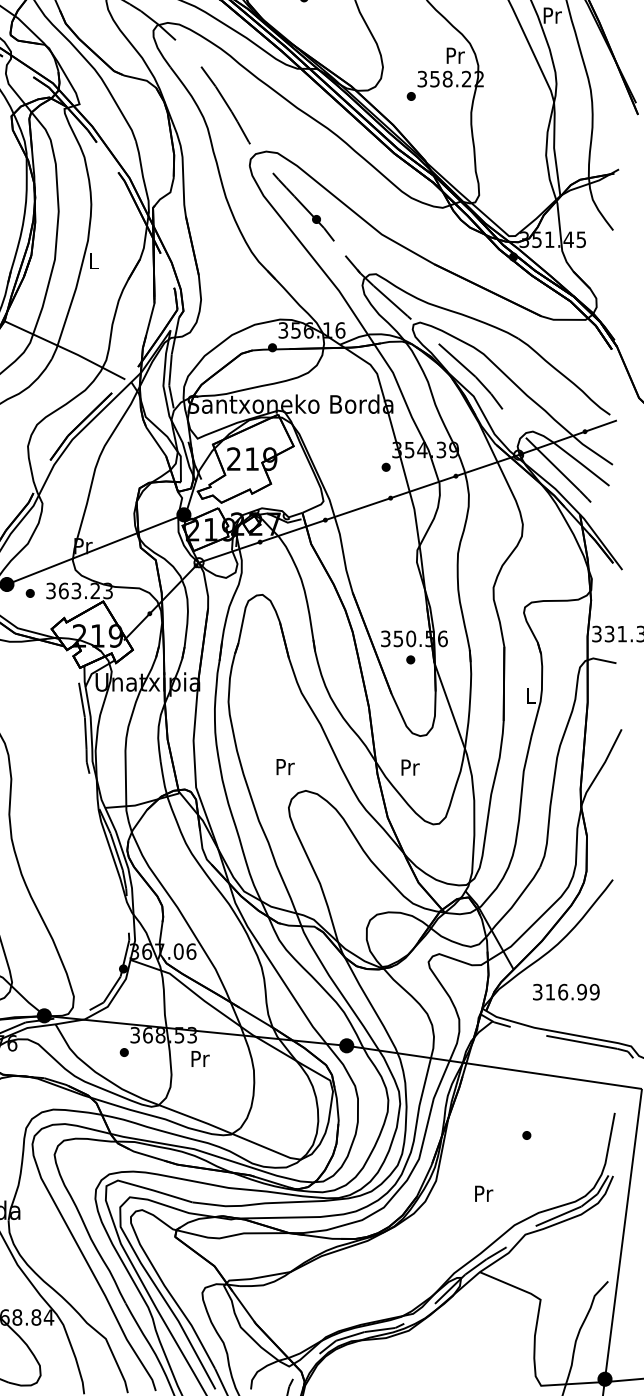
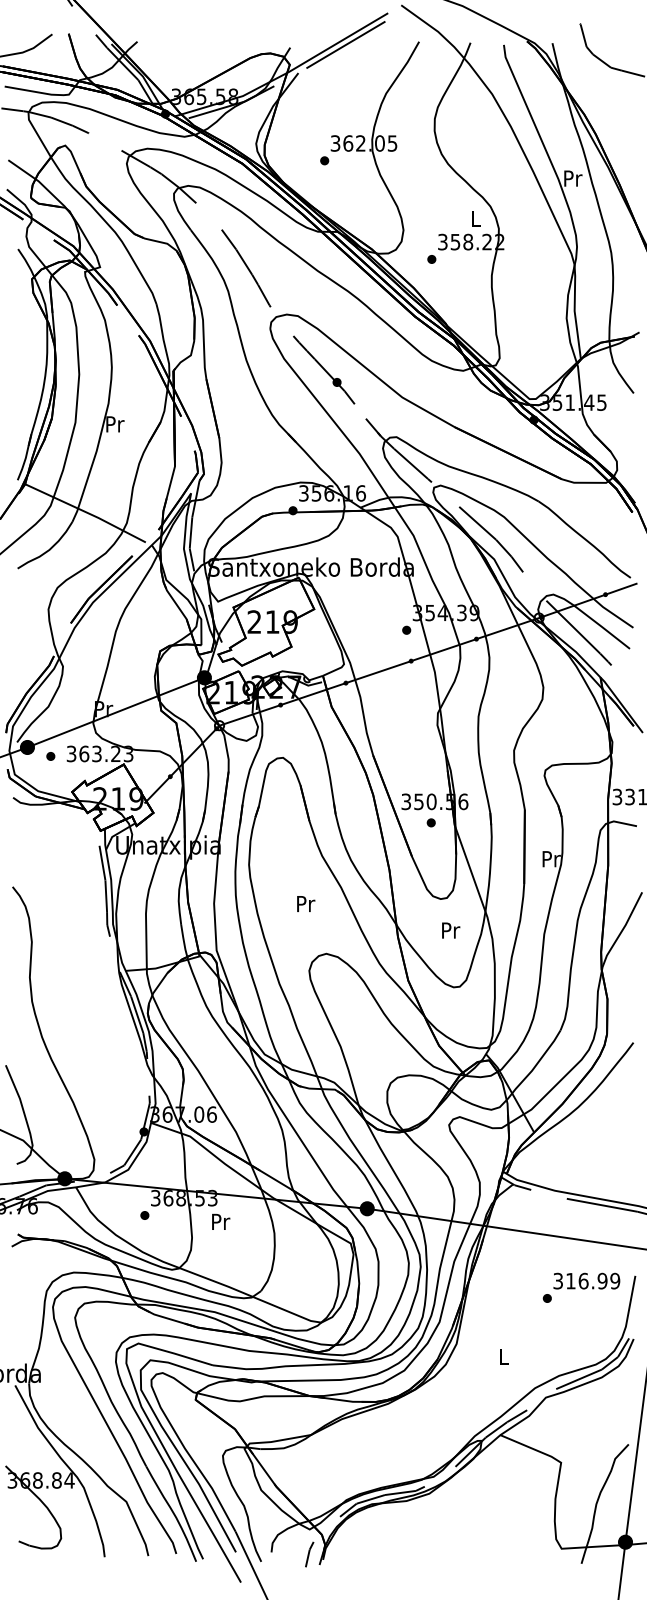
text: (455, 55) -> (476, 218), Pr -> L
text: (94, 261) -> (115, 424), L -> Pr
text: (530, 696) -> (551, 859), L -> Pr
text: (285, 766) -> (306, 903), moved
text: (410, 767) -> (451, 930), moved
text: (565, 991) -> (586, 1280), moved
text: (483, 1193) -> (504, 1356), Pr -> L

